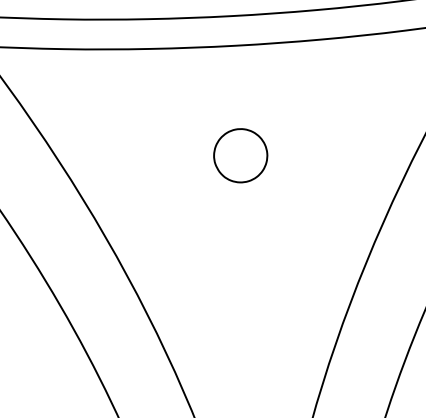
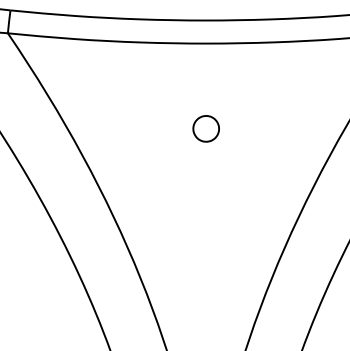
part: (239, 155) -> (205, 128), size x0.62

